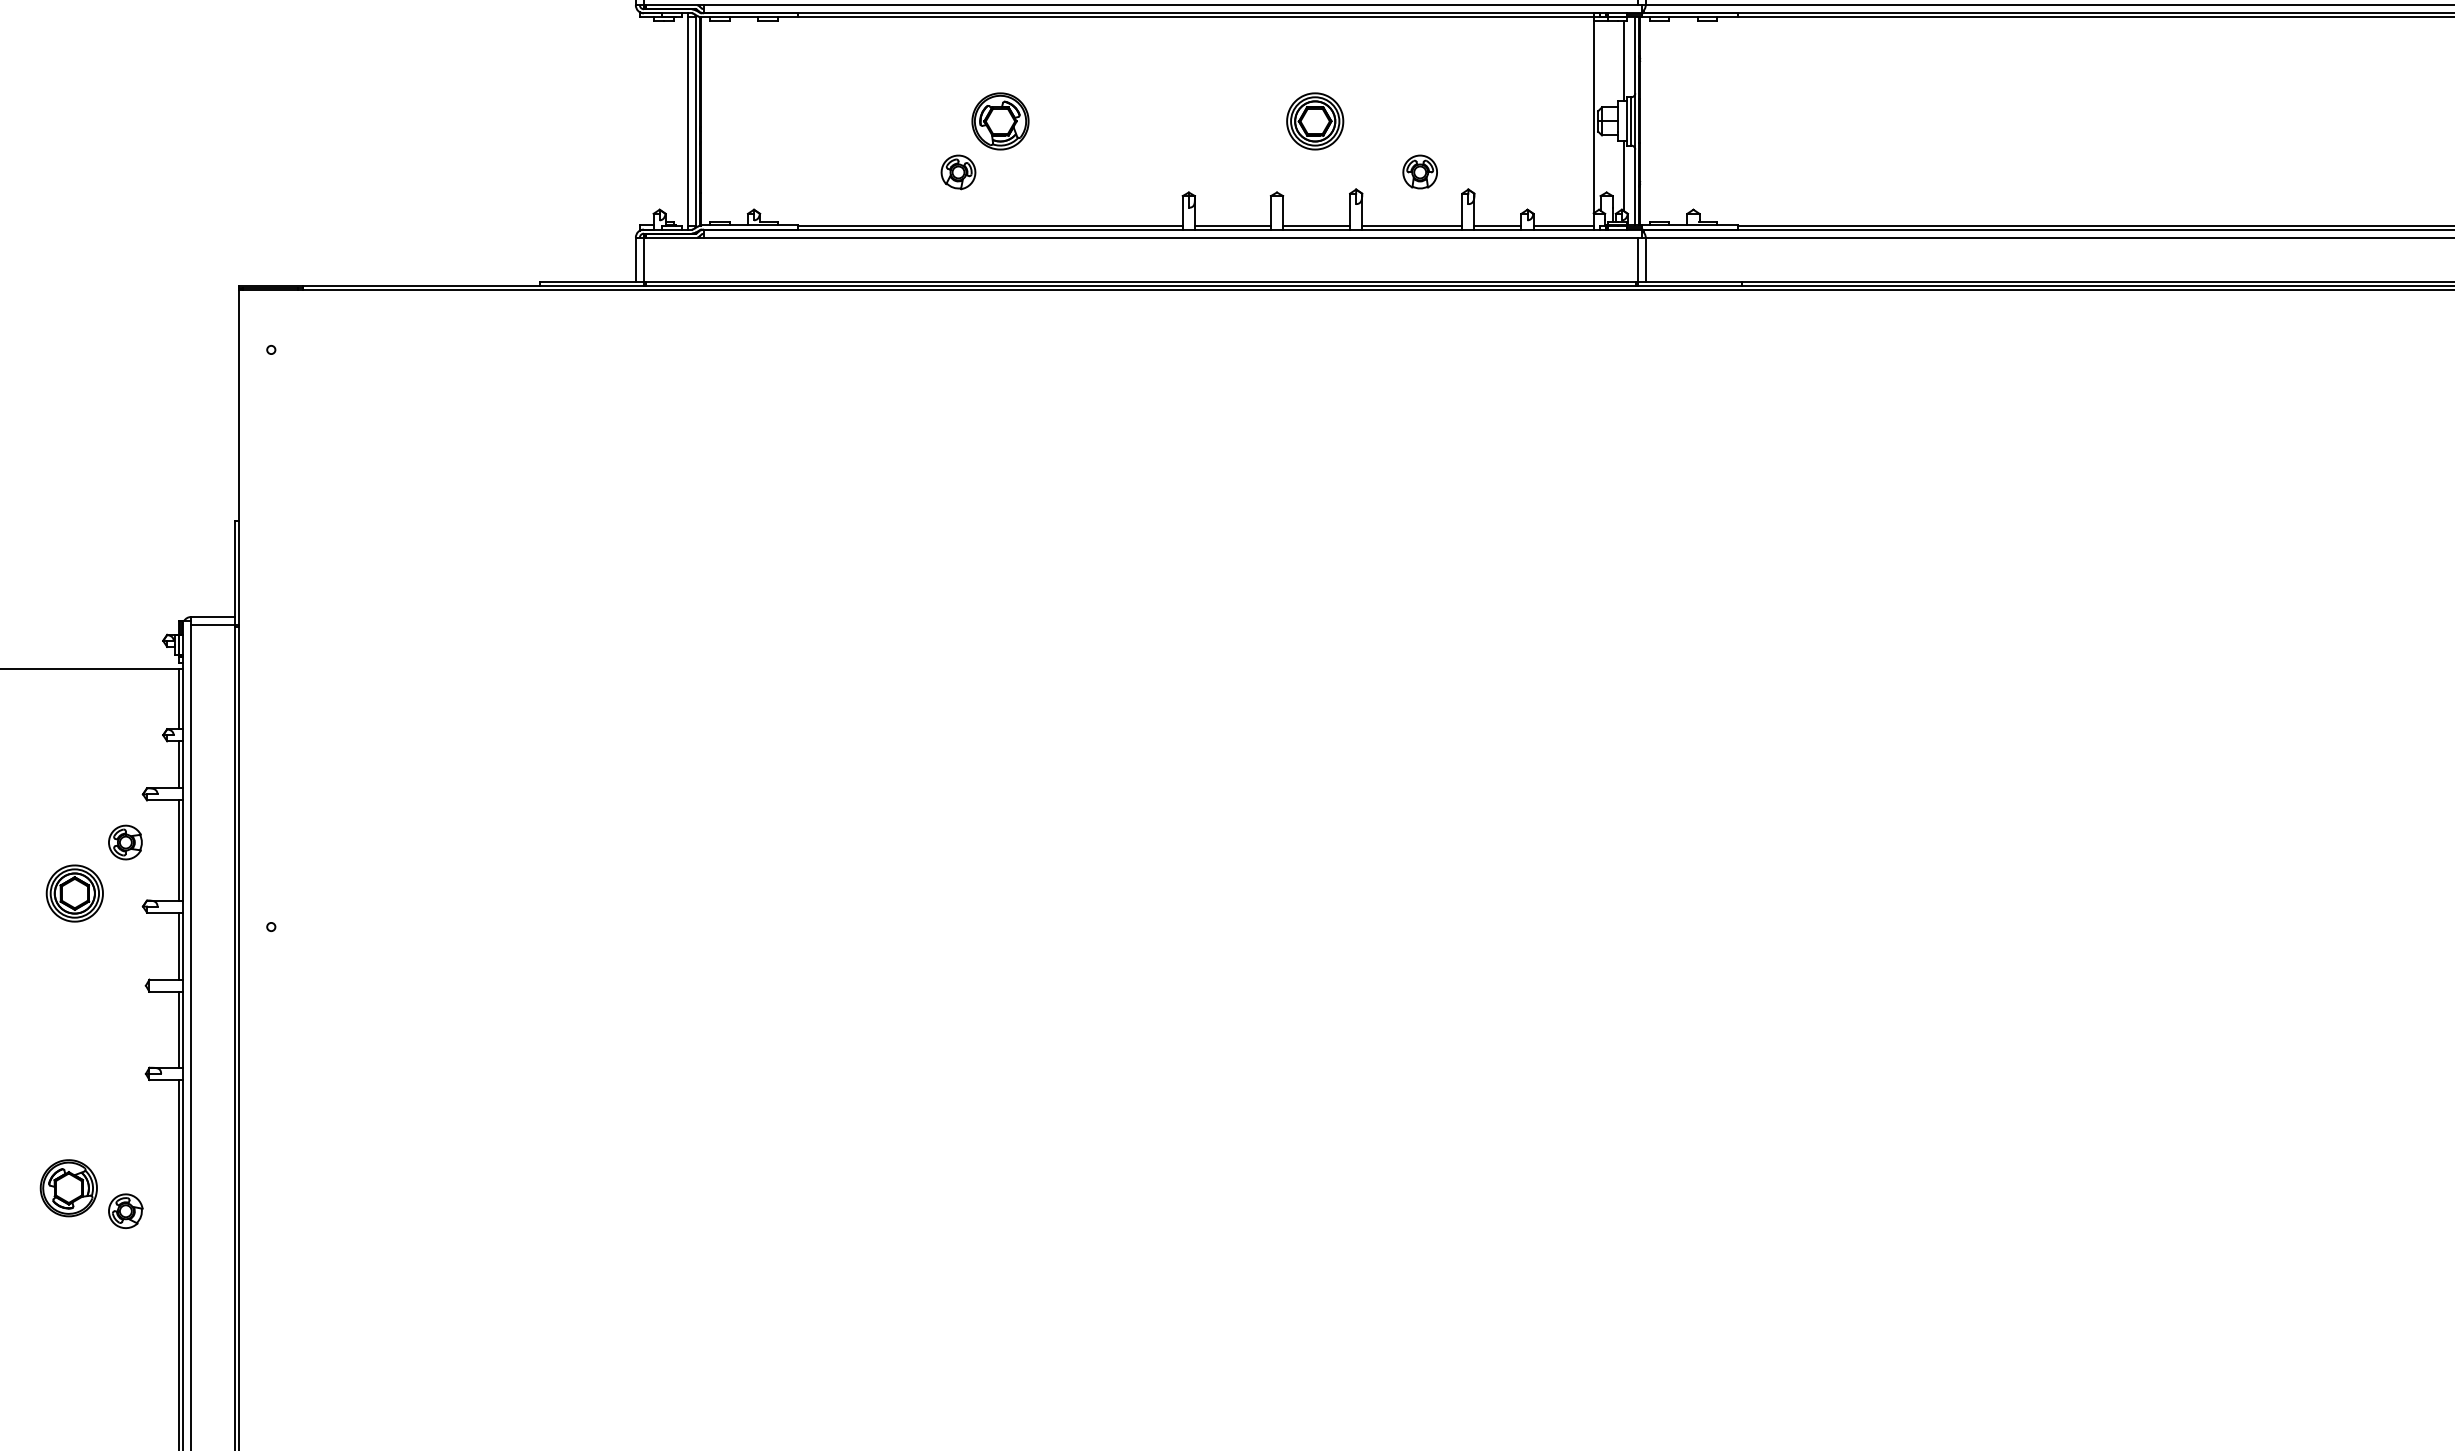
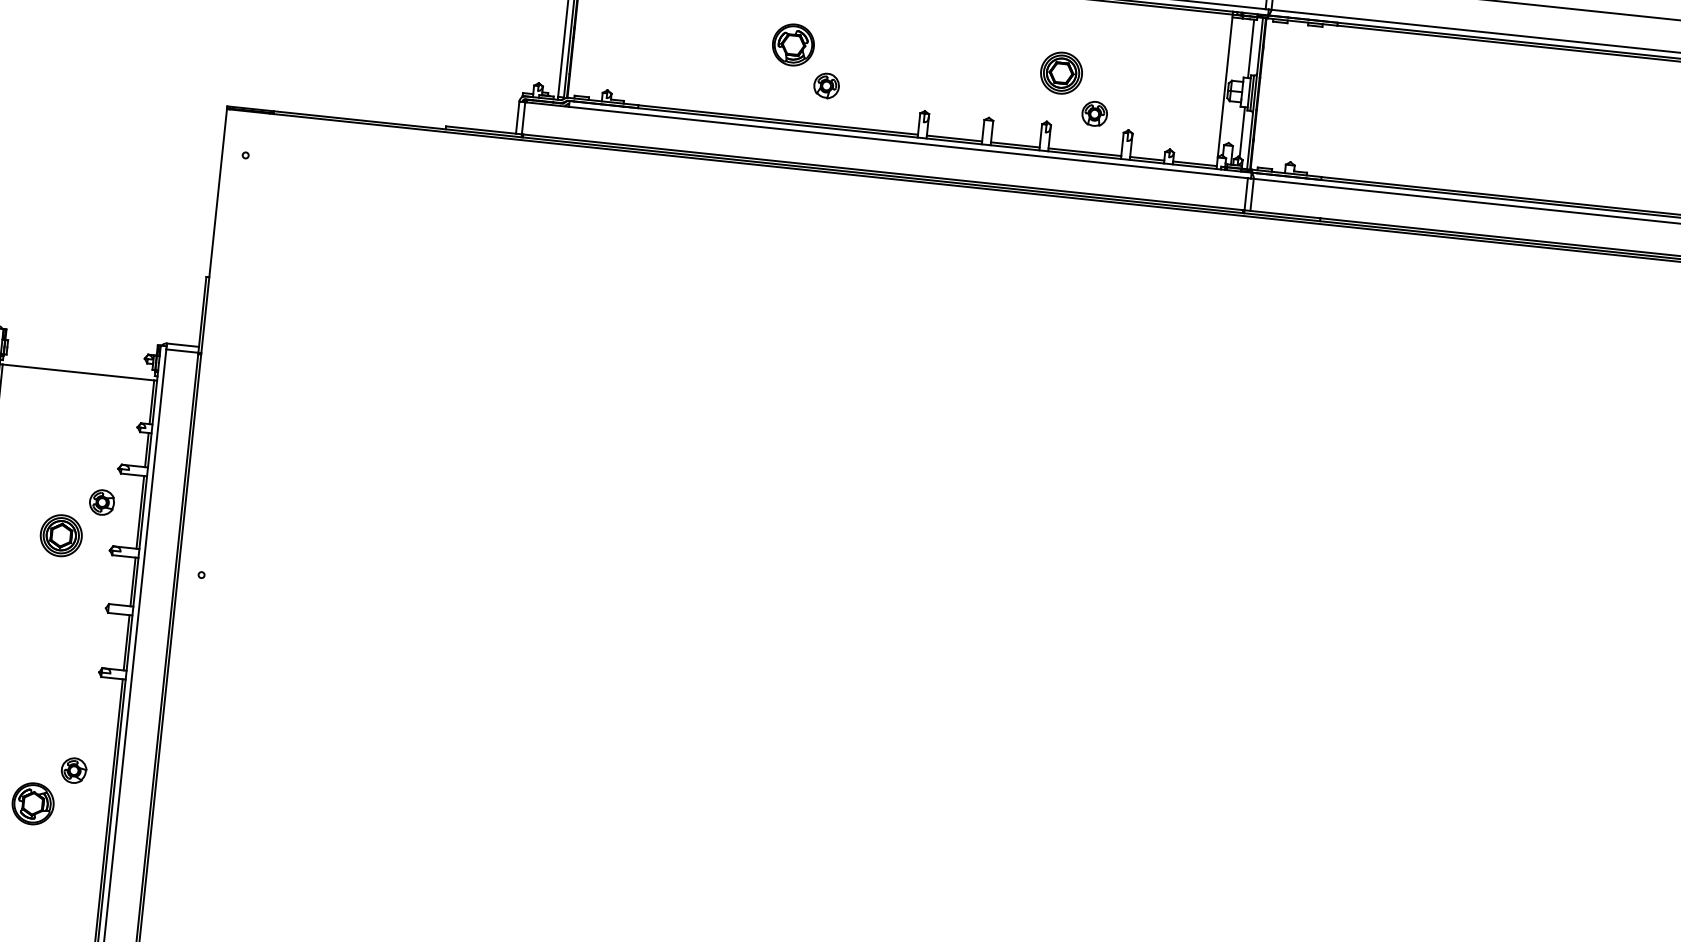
part: (1315, 121) -> (1061, 73), moved
part: (958, 172) -> (826, 86), moved
part: (68, 1188) -> (32, 804), moved

